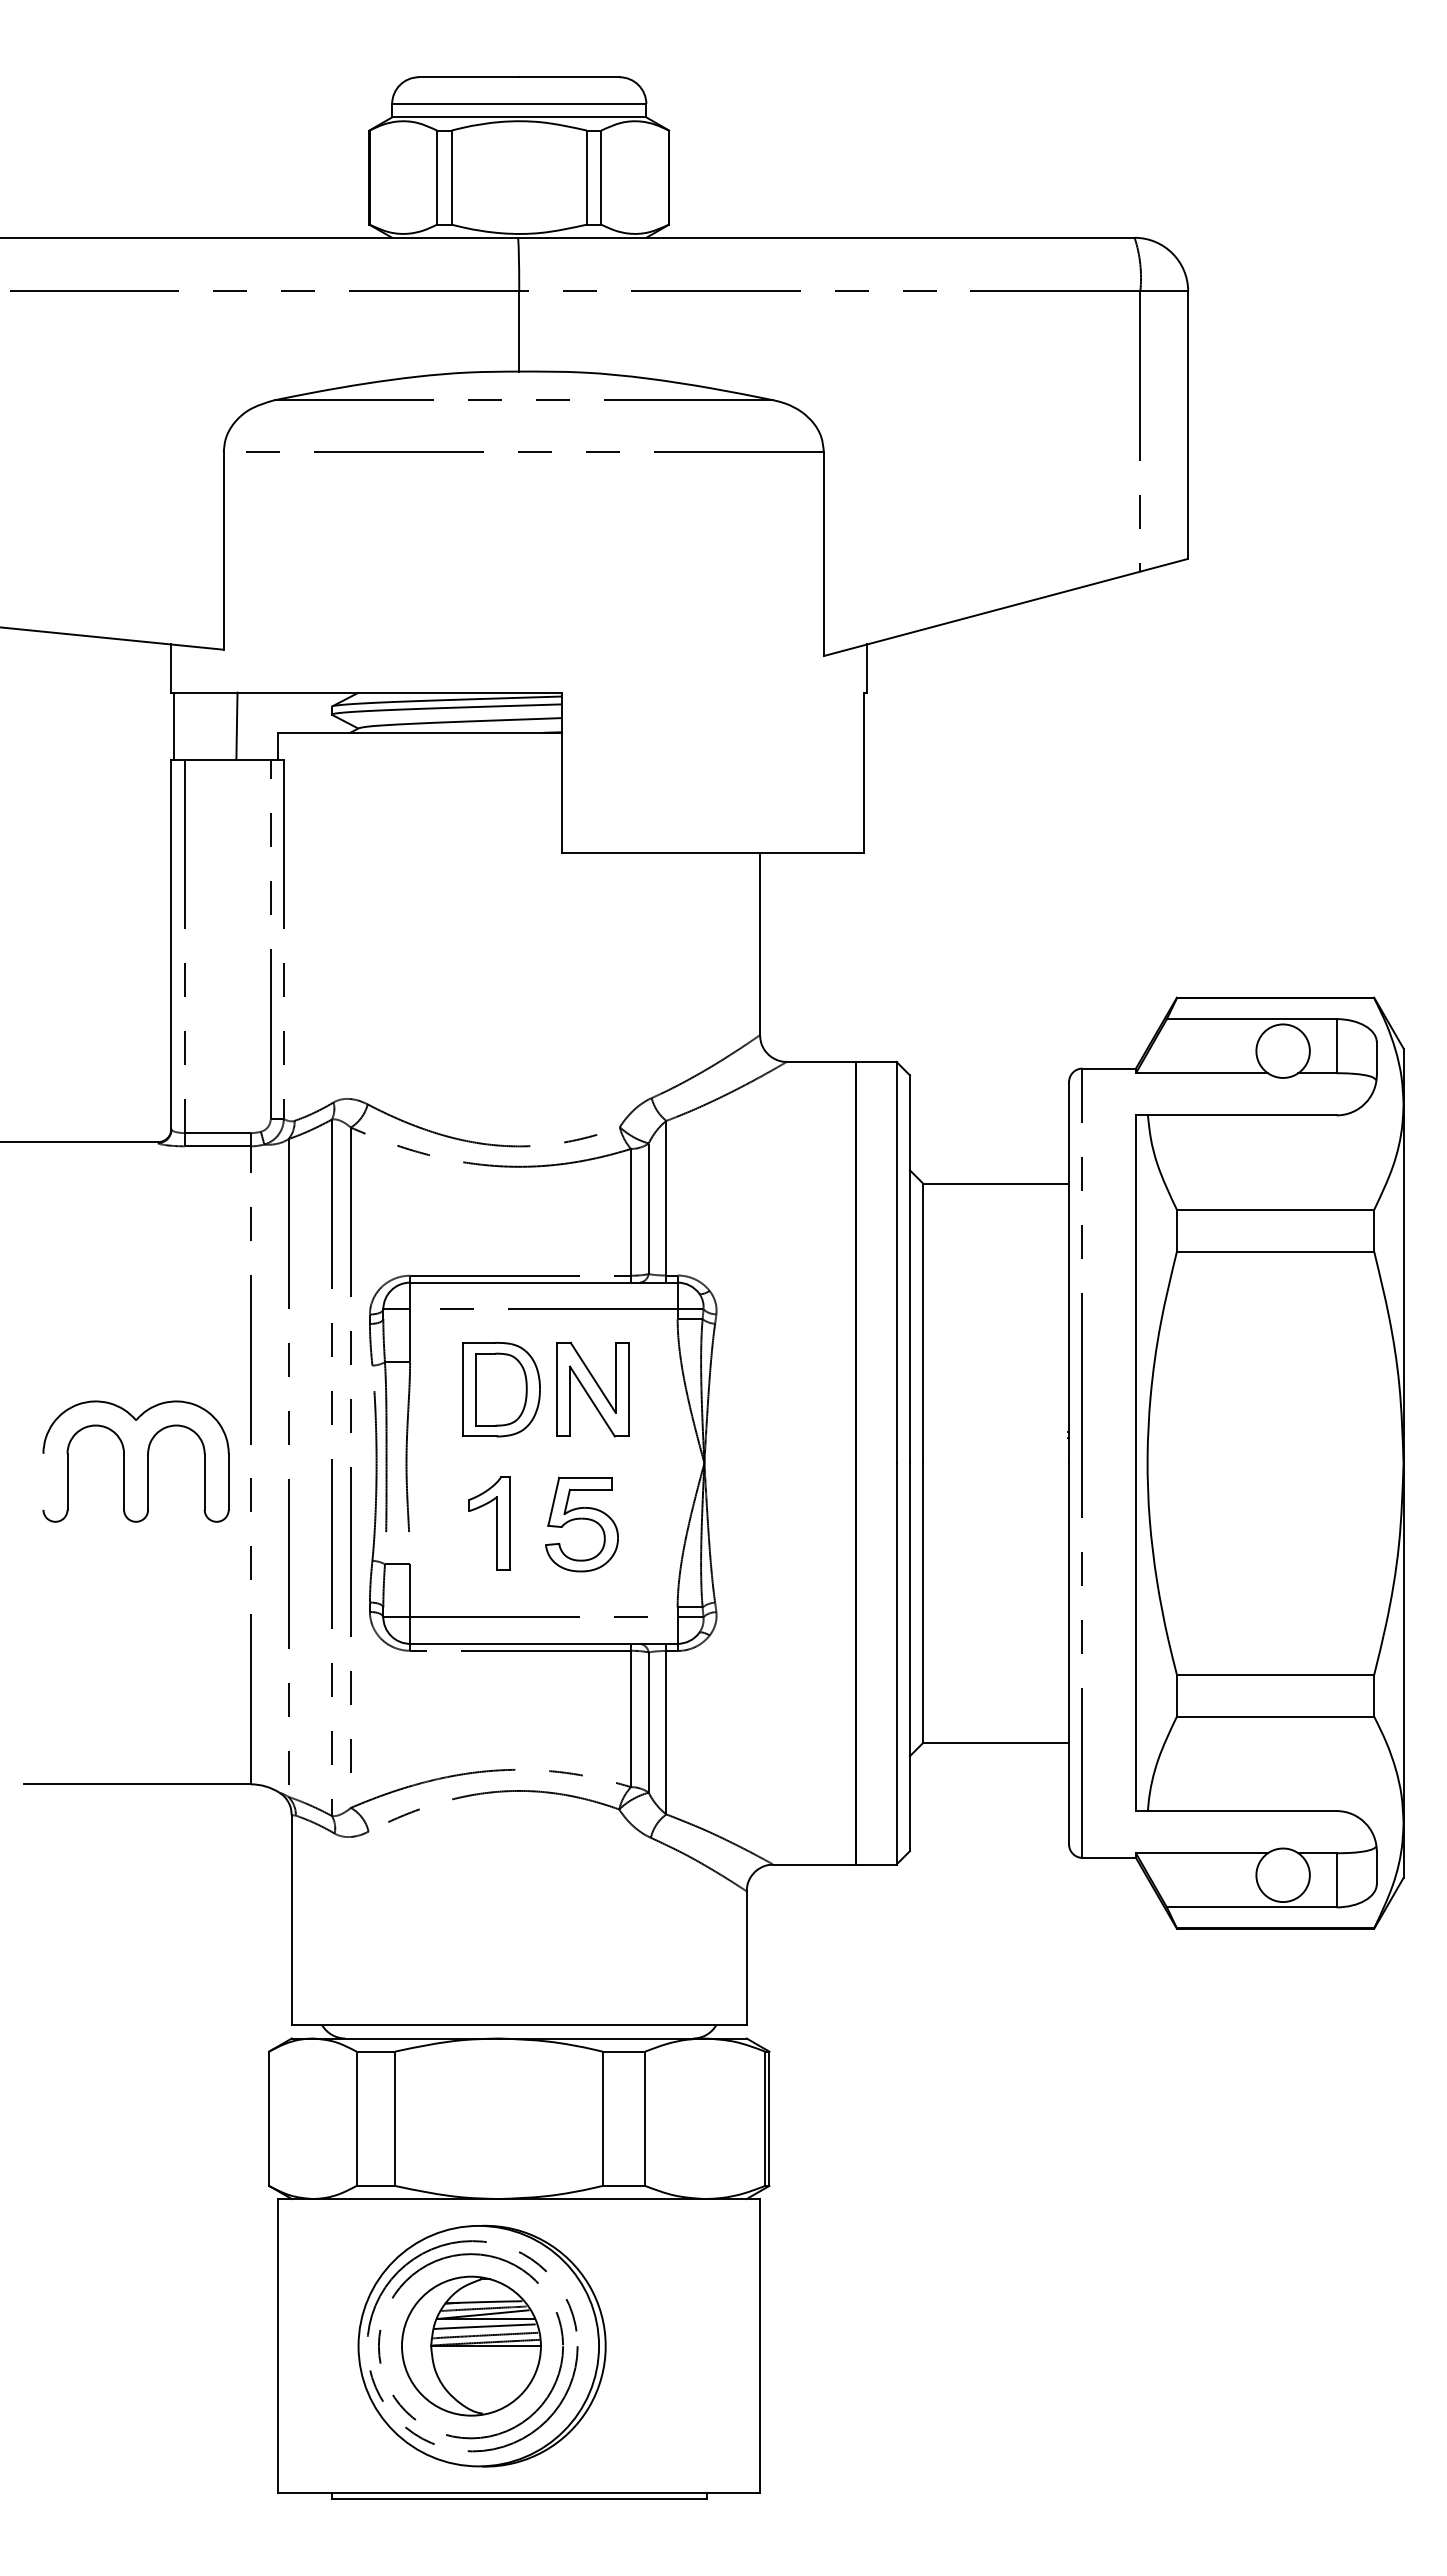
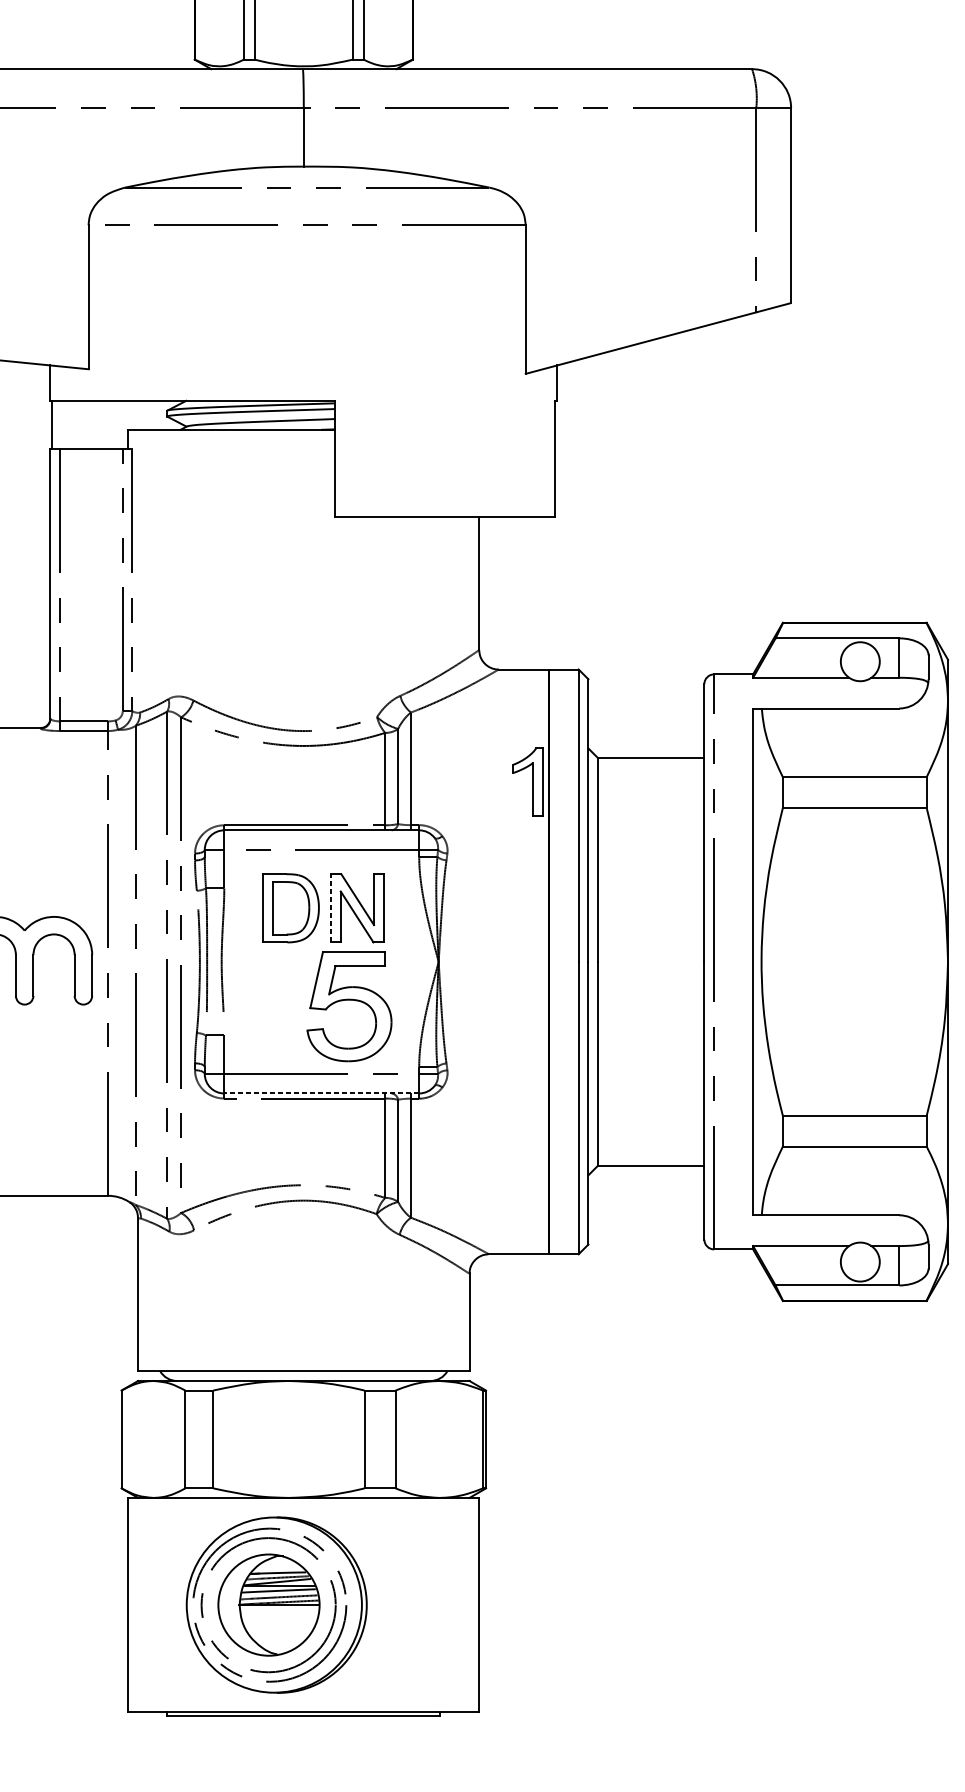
line: (236, 725) -> (97, 424), removed
line: (556, 1389) -> (330, 908), solid -> dashed
part: (496, 1523) -> (532, 782), moved
part: (581, 1524) -> (349, 1006), size x1.6
line: (543, 1643) -> (321, 1093), solid -> dashed

